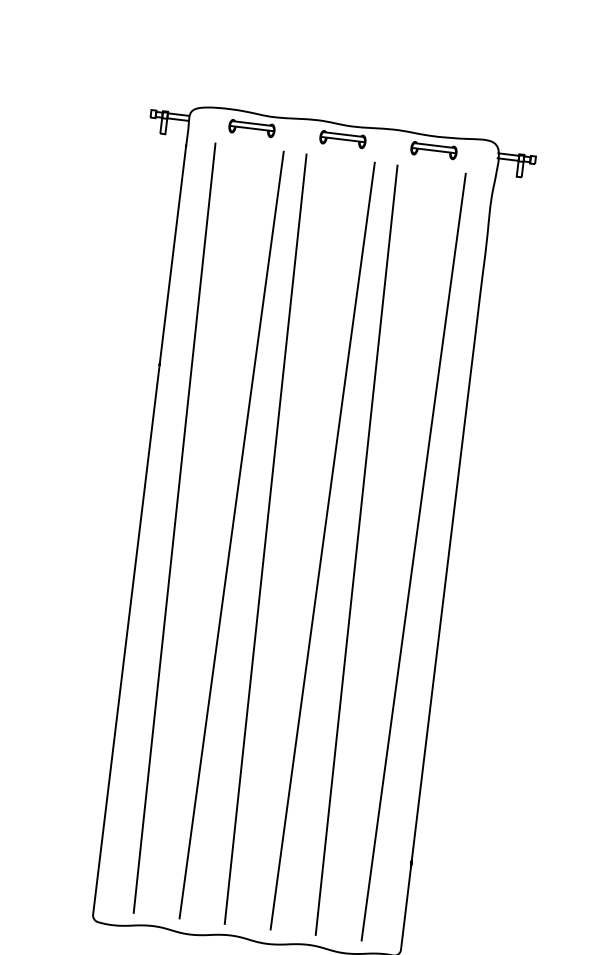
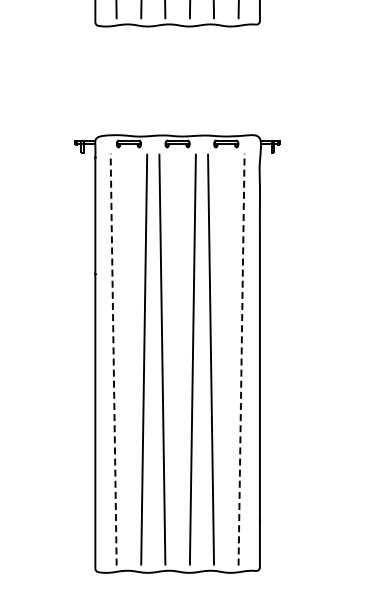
line: (174, 527) -> (113, 359), solid -> dashed
line: (413, 556) -> (241, 359), solid -> dashed

